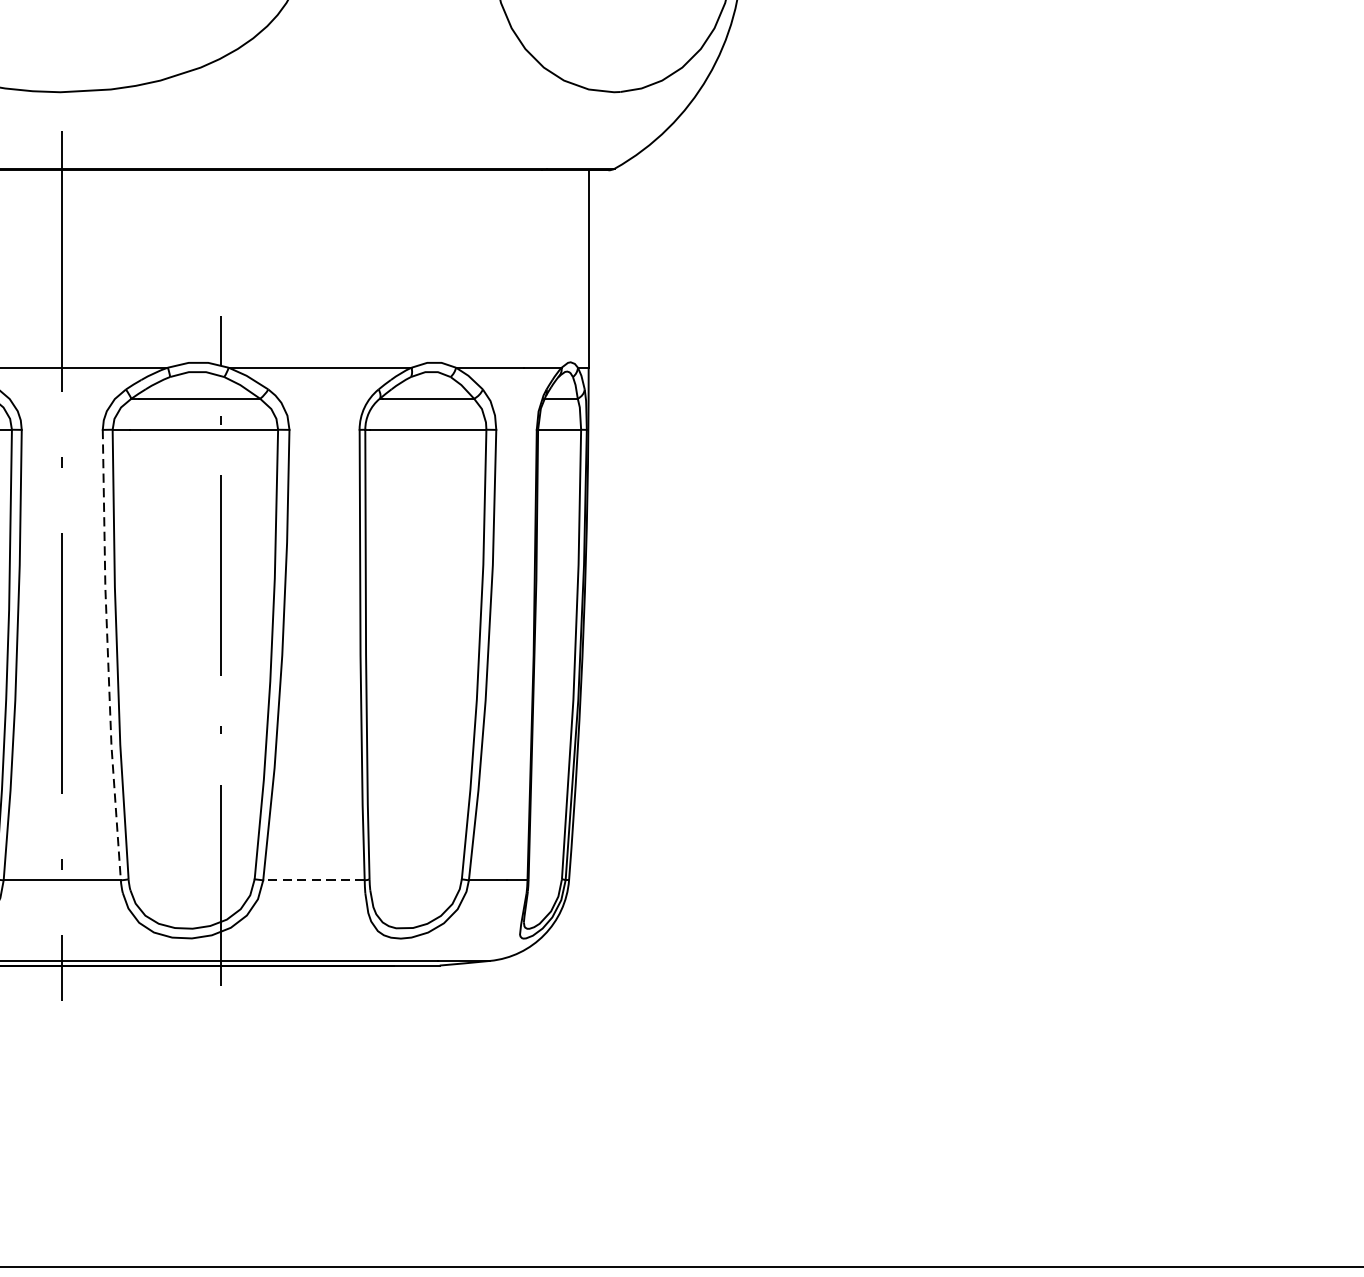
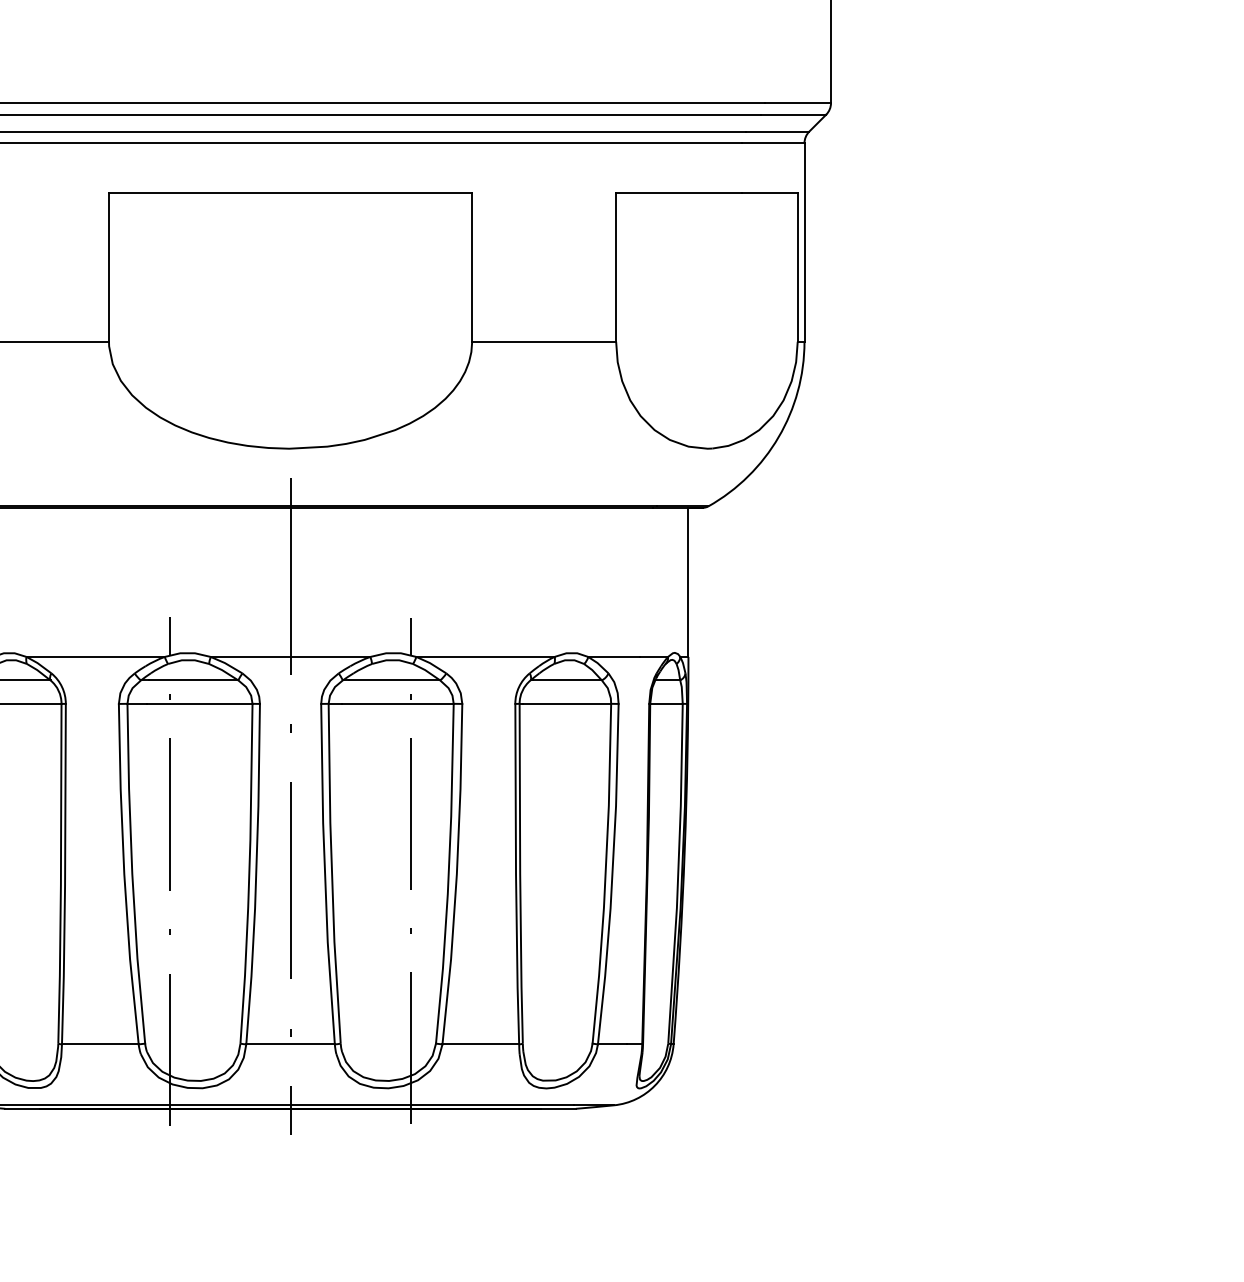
line: (108, 655) -> (325, 874), dashed -> solid
line: (313, 880) -> (480, 1044), dashed -> solid

